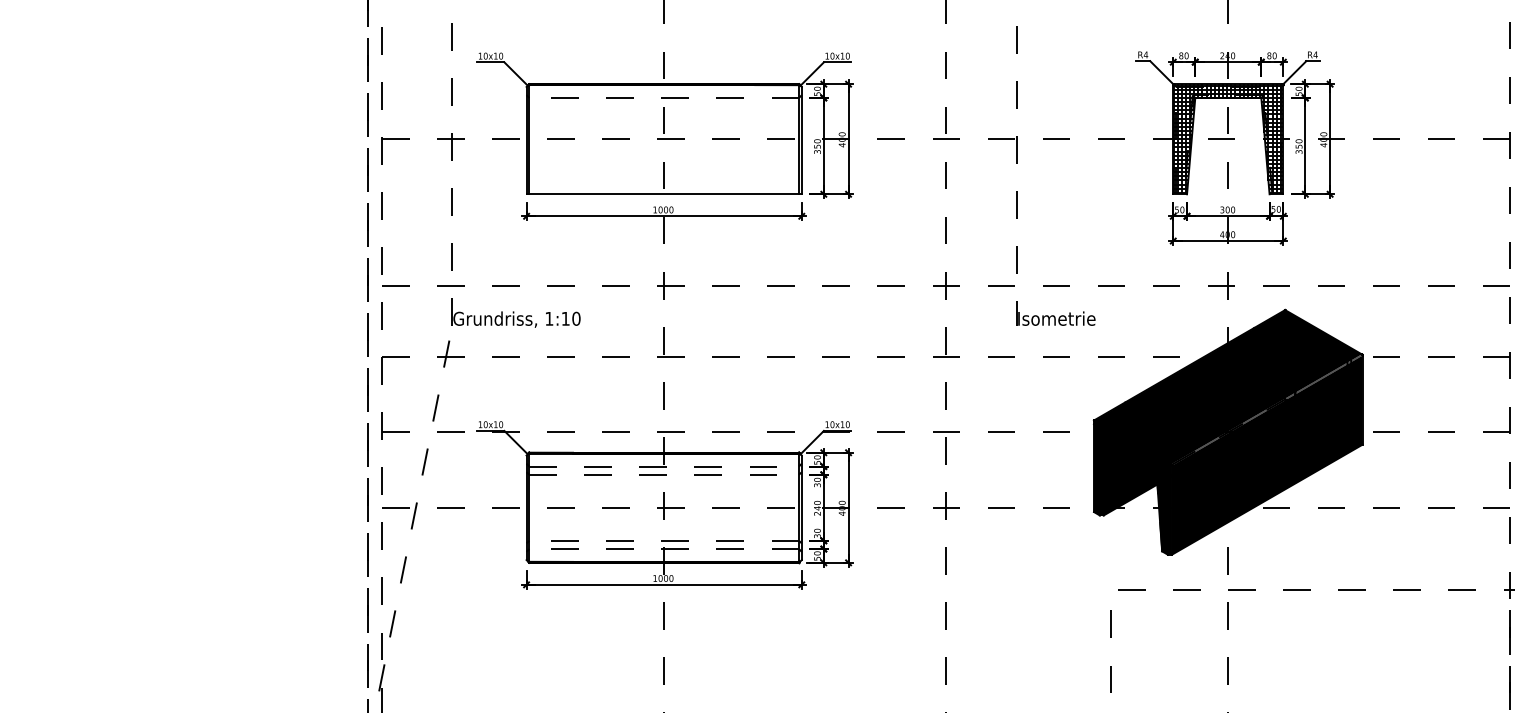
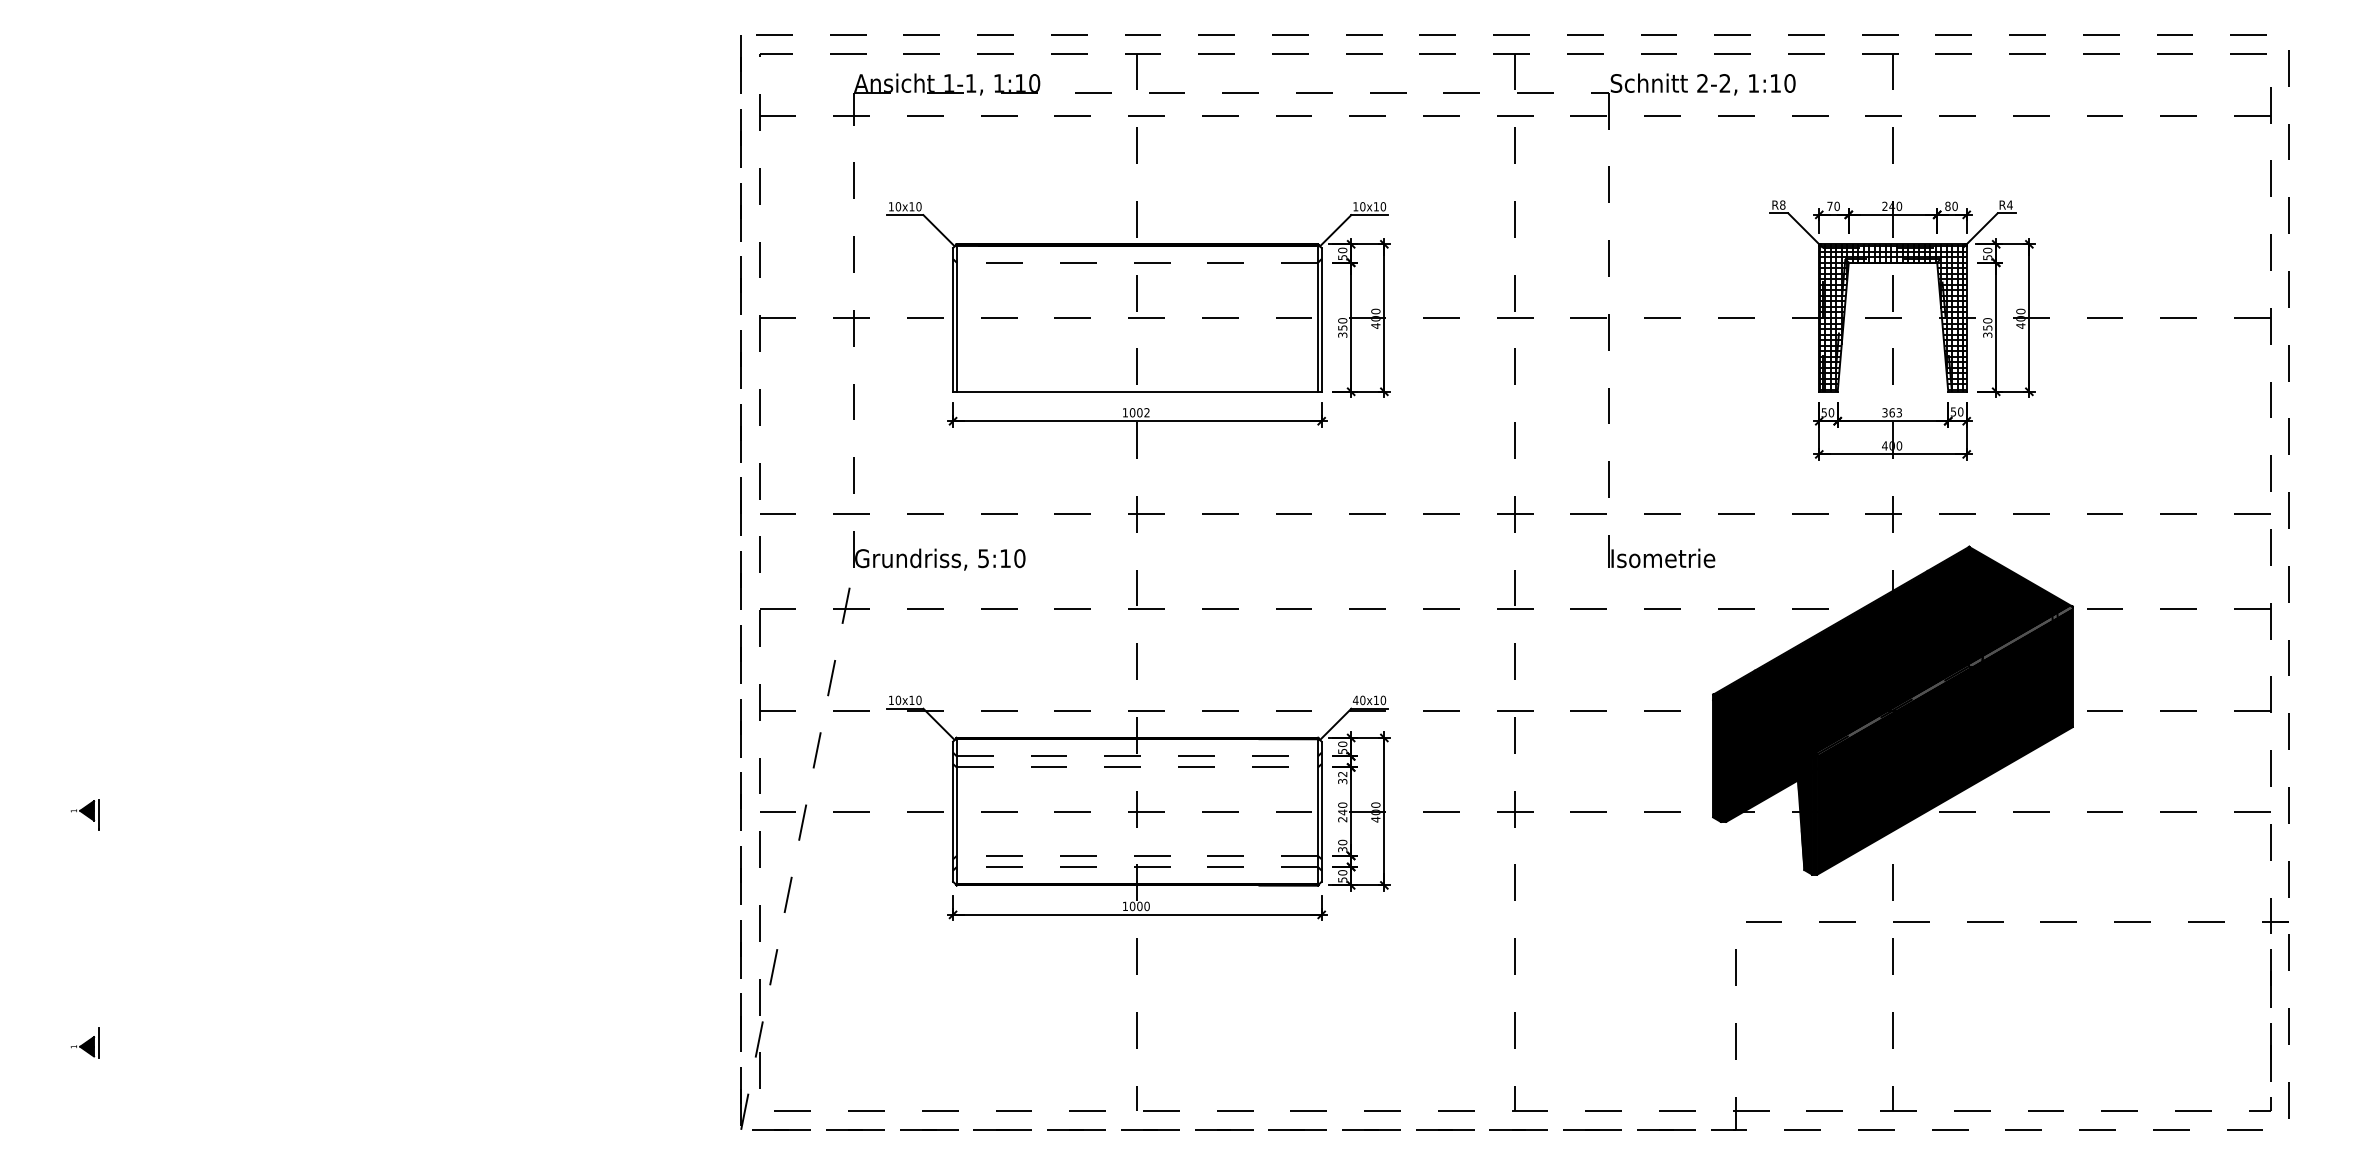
text: (1145, 54) -> (1782, 204), R4 -> R8
text: (1180, 55) -> (1829, 205), 80 -> 70
text: (670, 209) -> (1146, 412), 1000 -> 1002
text: (1230, 209) -> (1895, 412), 300 -> 363
text: (549, 318) -> (983, 558), 1:10 -> 5:10
text: (827, 424) -> (1355, 699), 10x10 -> 40x10
text: (817, 480) -> (1342, 774), 30 -> 32

